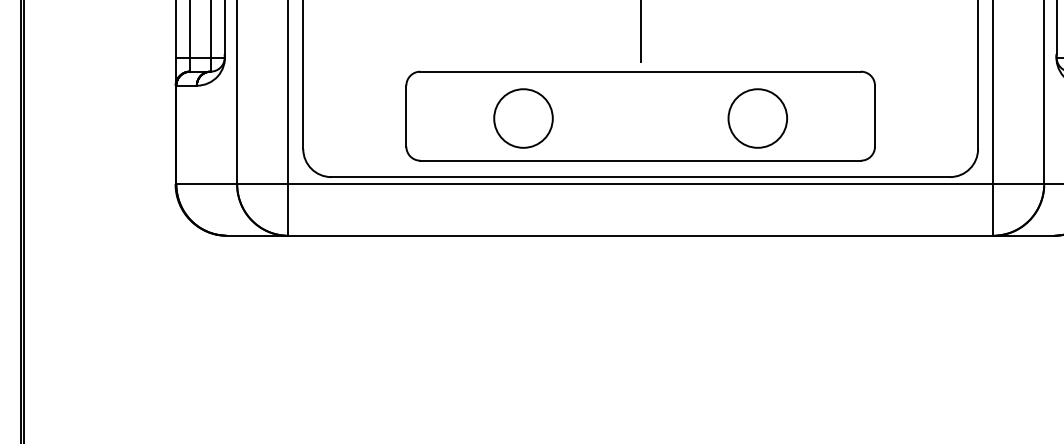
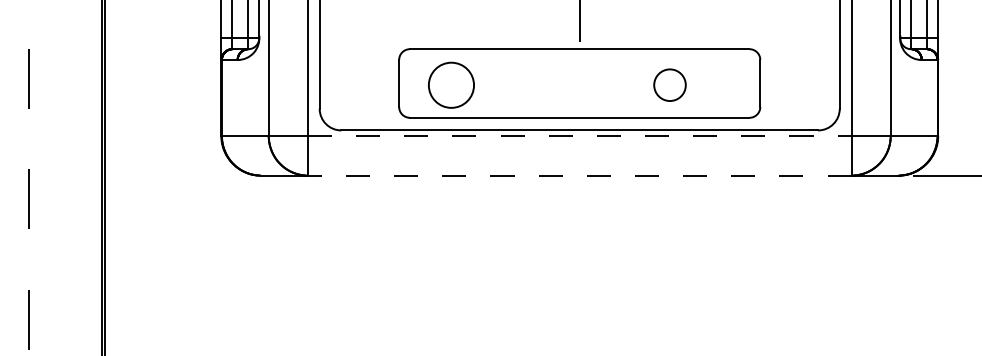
circle: (523, 117) -> (451, 84), moved
circle: (757, 117) -> (669, 84), size x0.7
line: (640, 183) -> (579, 135), solid -> dashed
line: (640, 235) -> (579, 175), solid -> dashed

